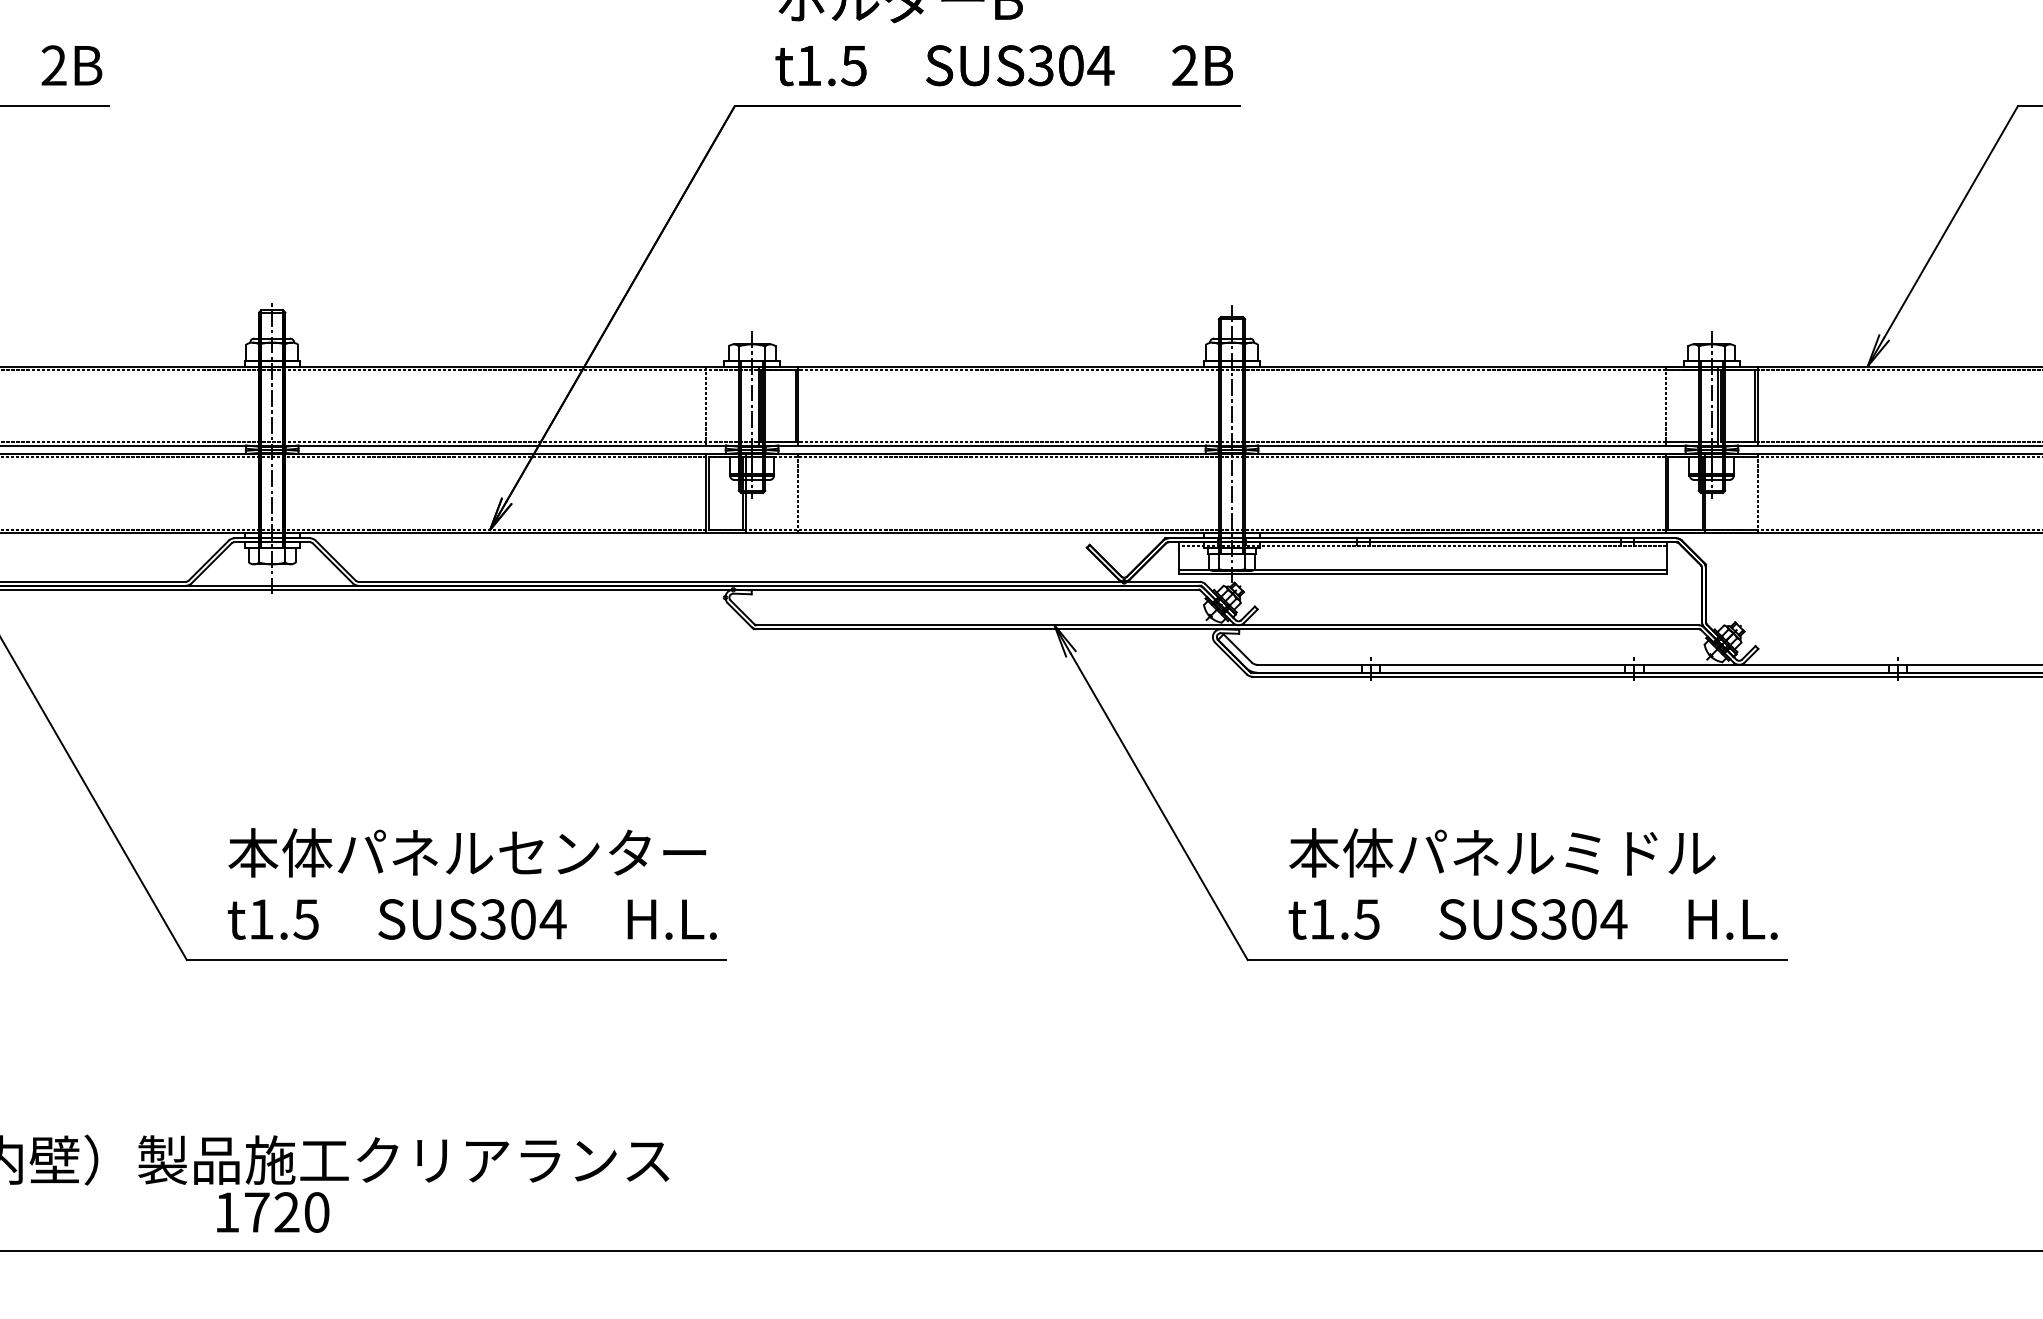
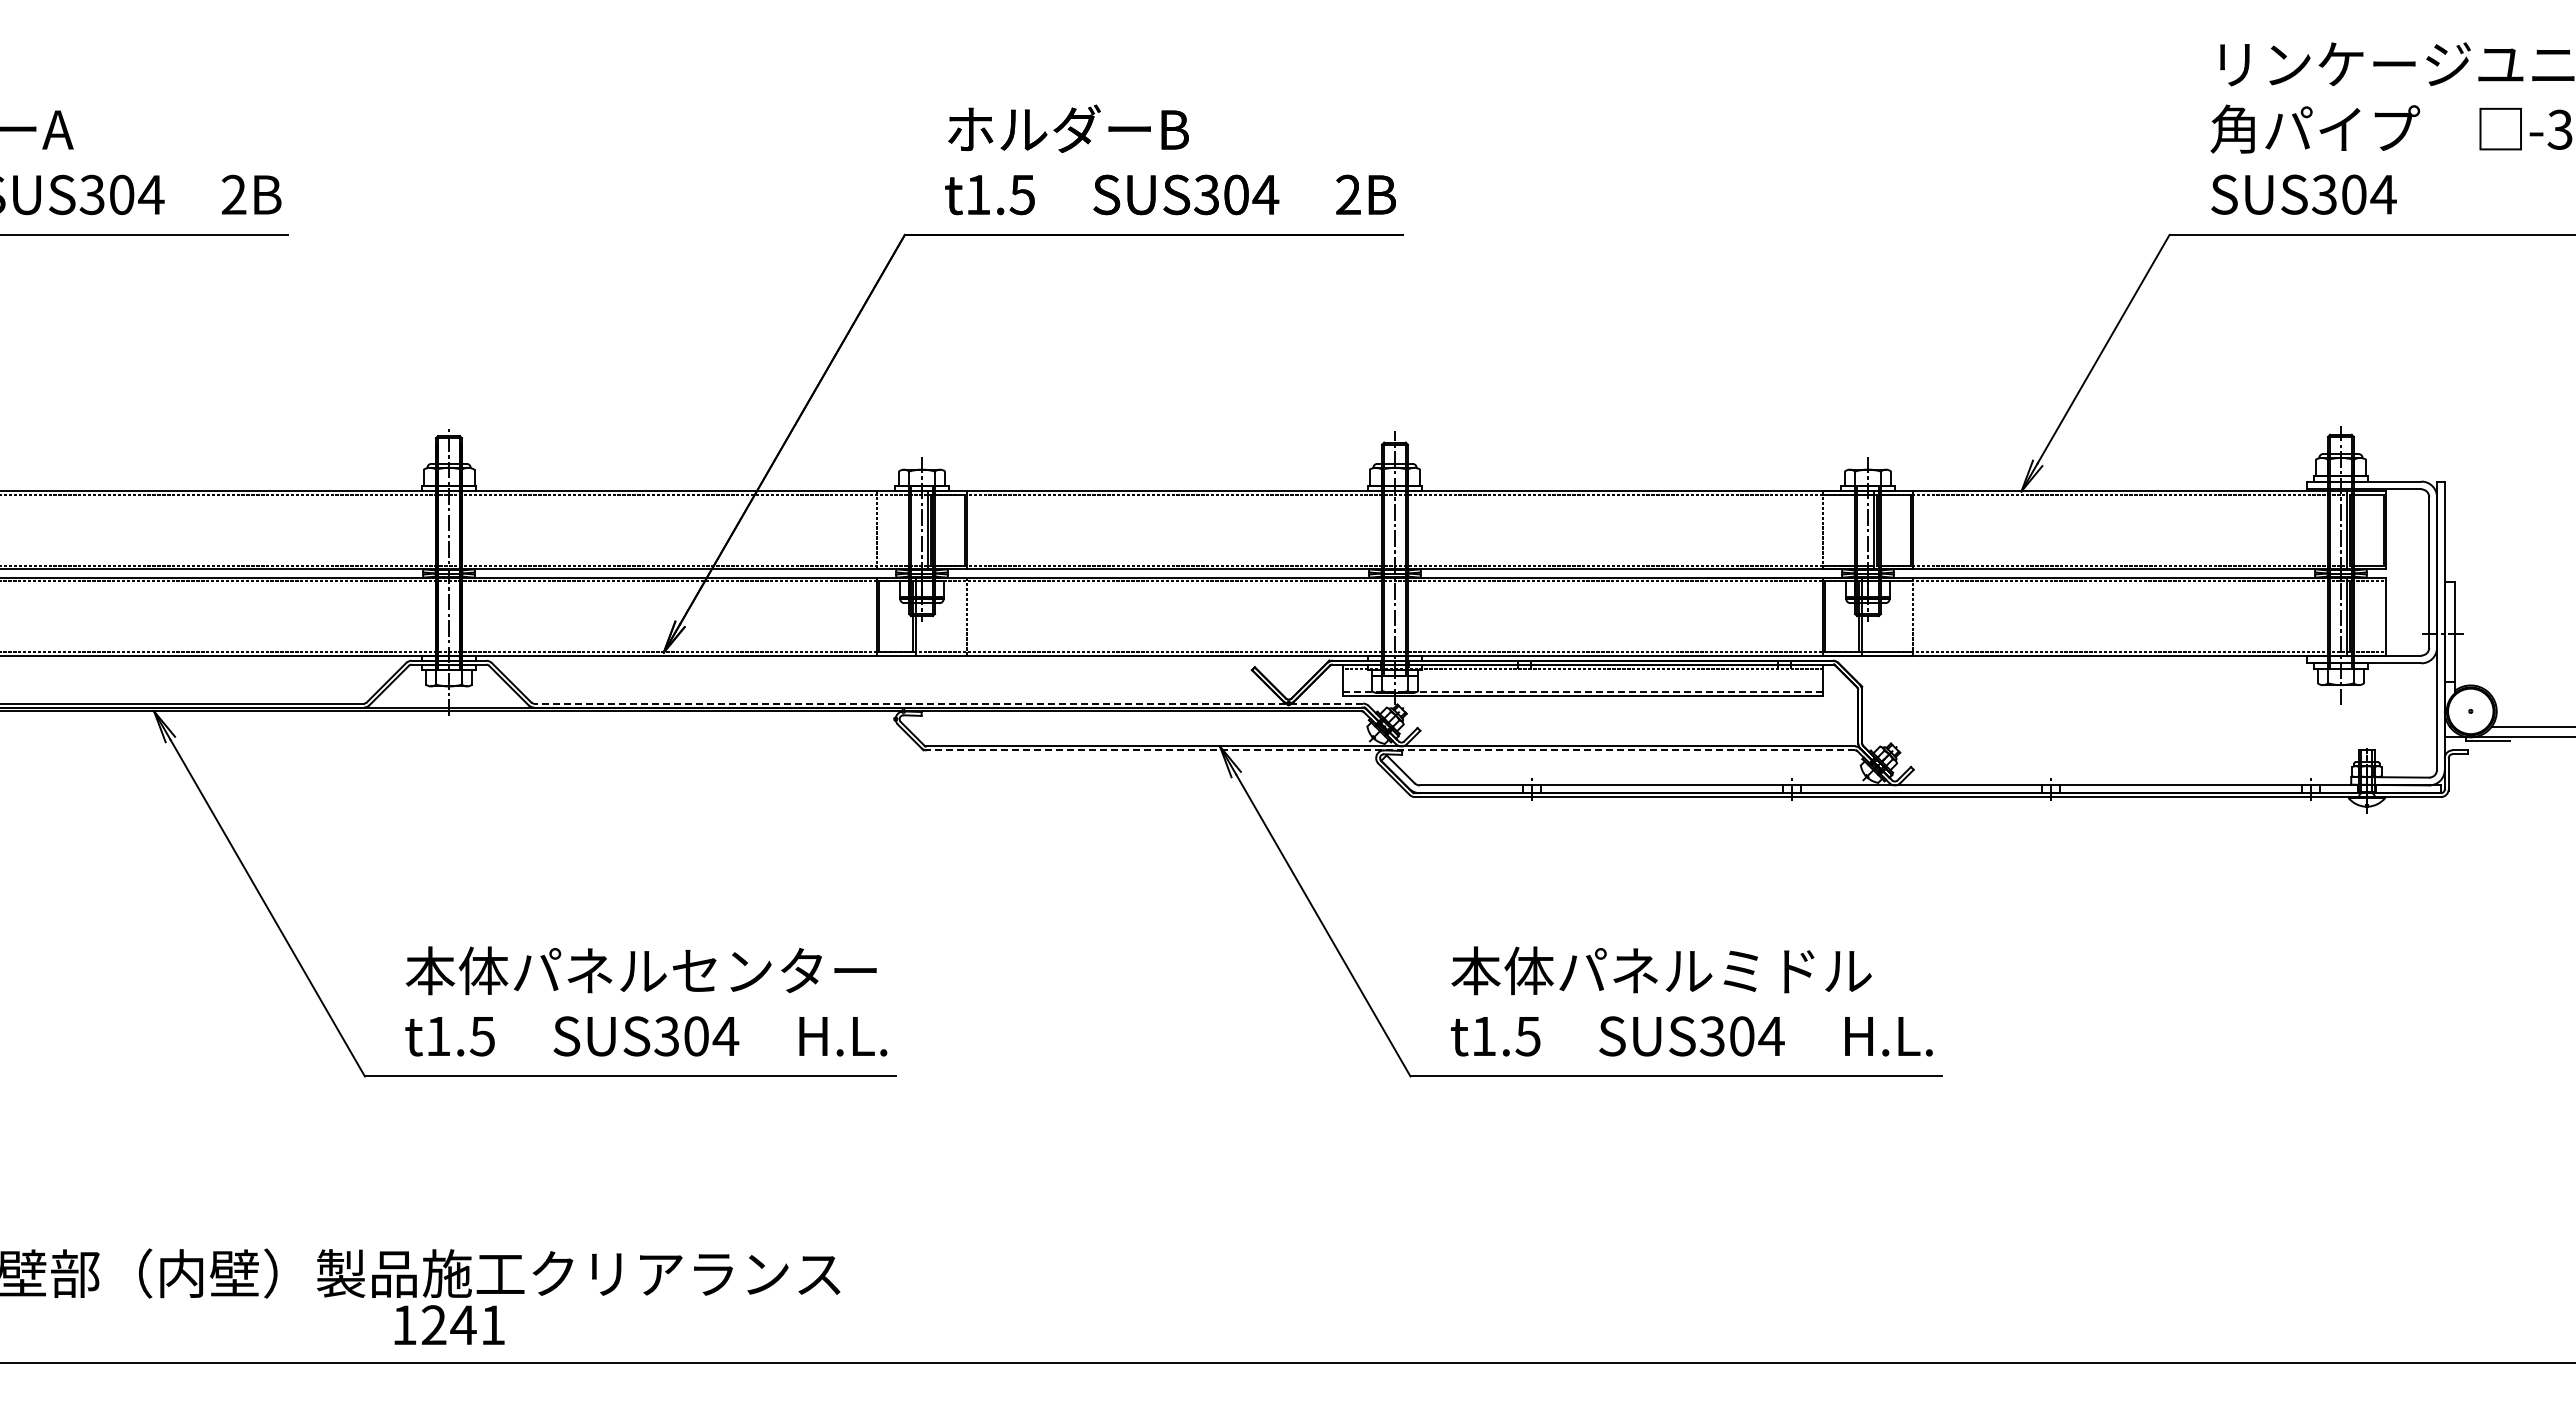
line: (1422, 569) -> (1582, 691), solid -> dashed
line: (778, 581) -> (948, 703), solid -> dashed
line: (1226, 629) -> (1389, 750), solid -> dashed
text: (286, 1212) -> (463, 1325), 1720 -> 1241

